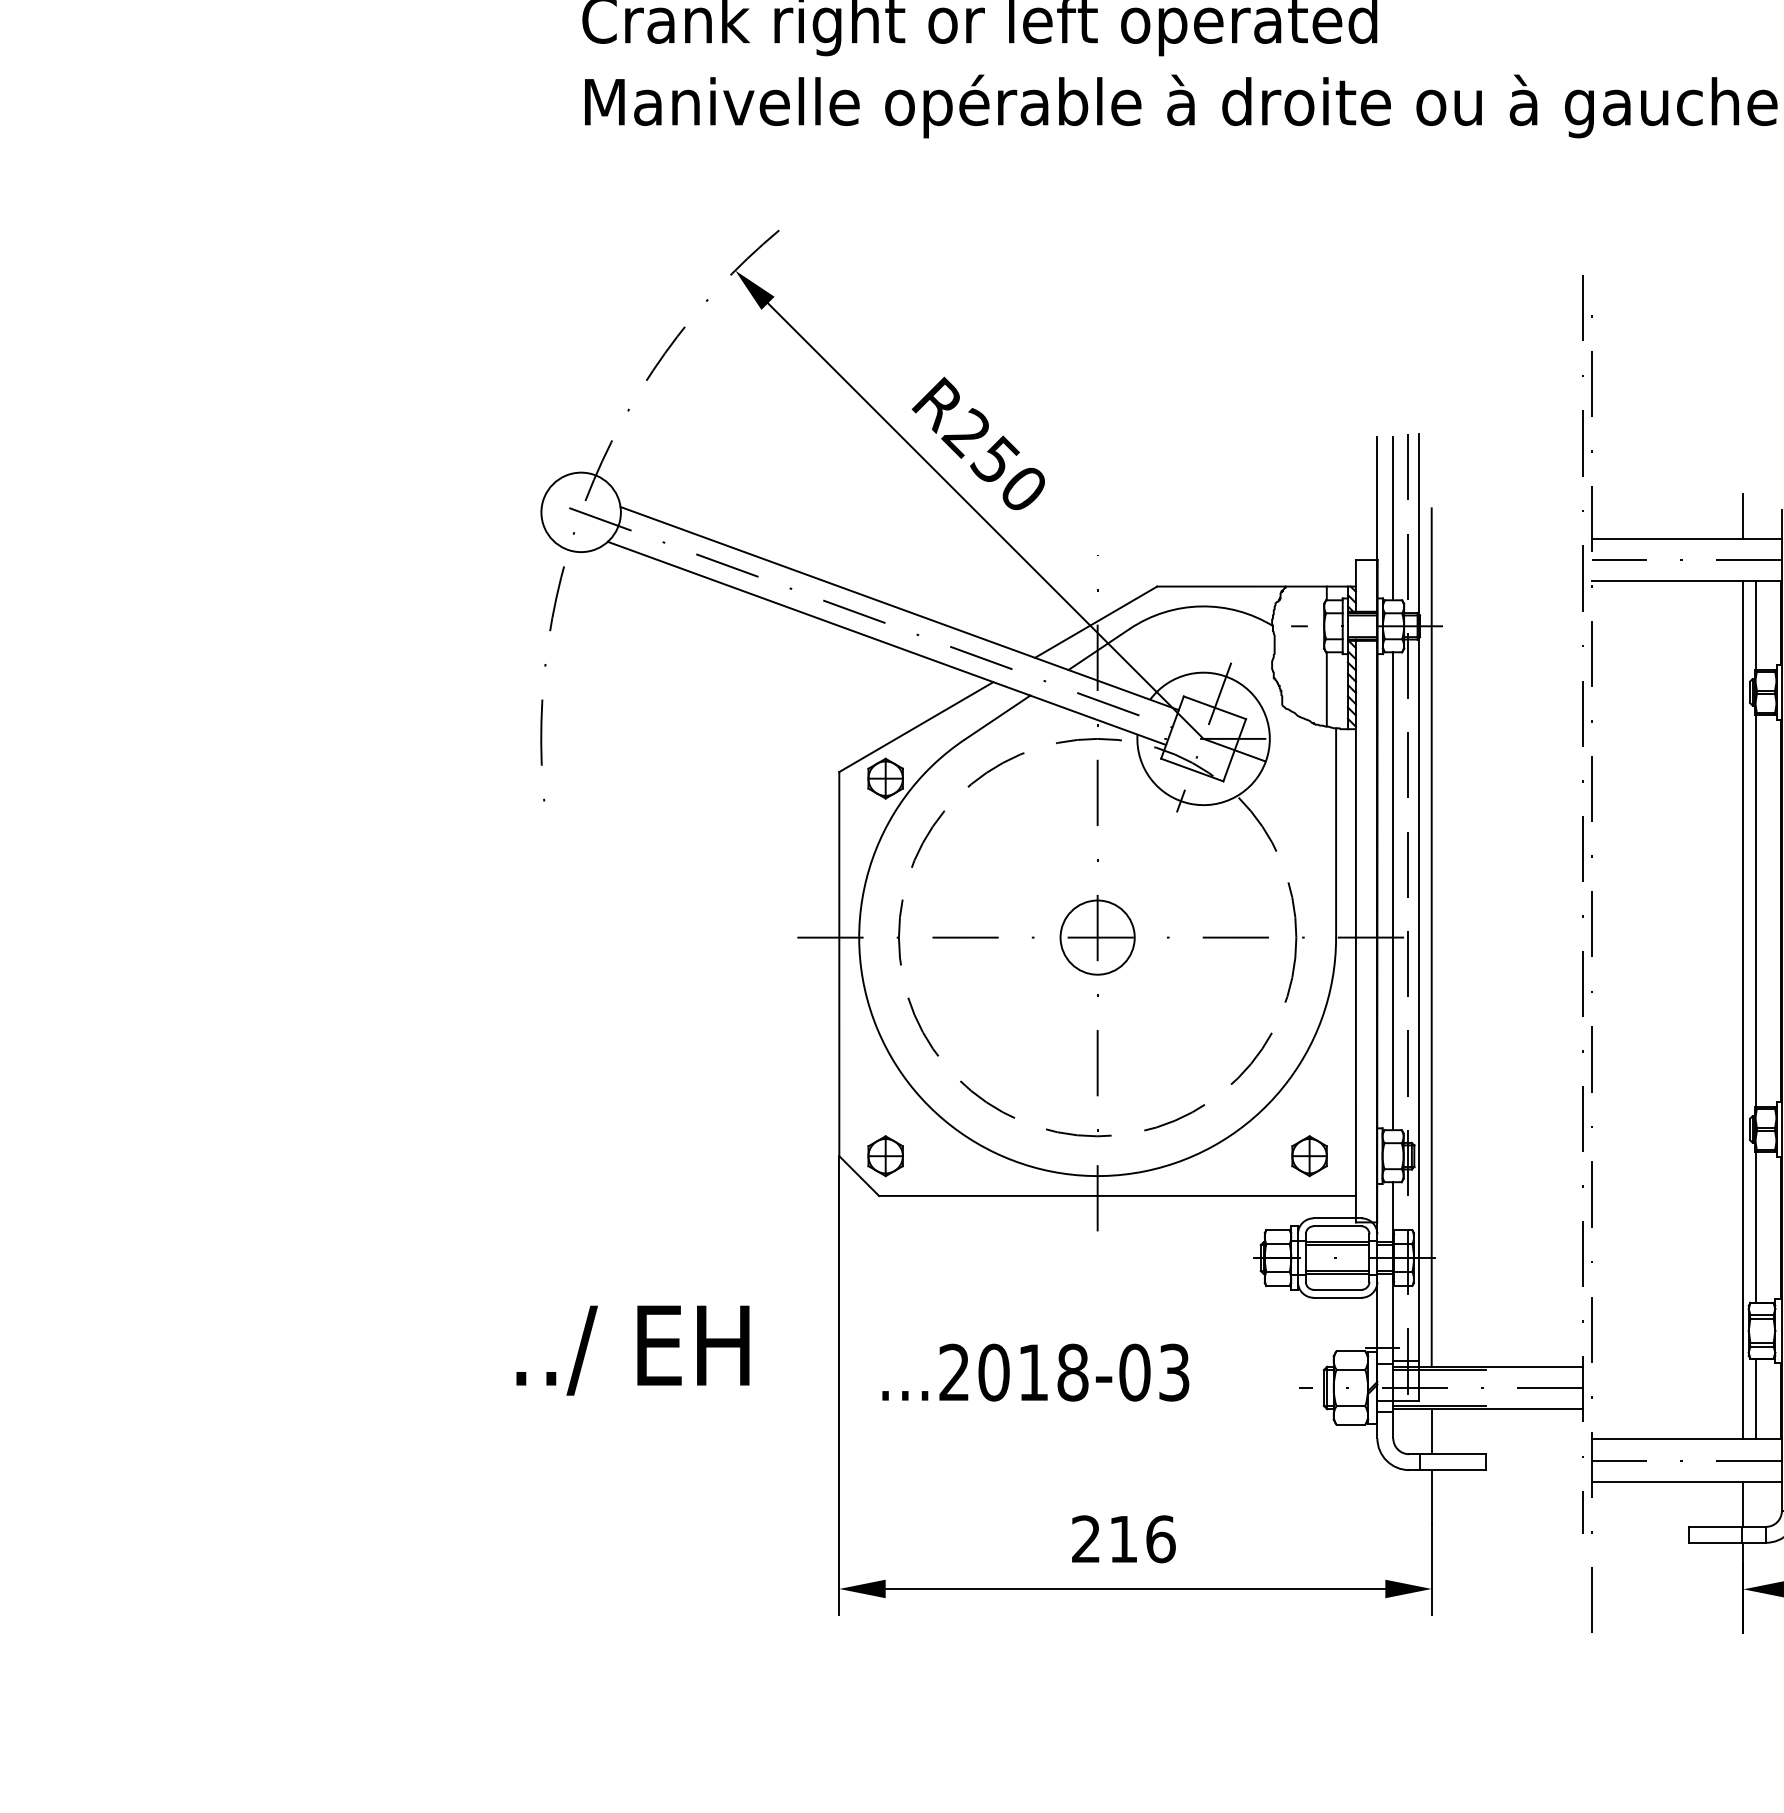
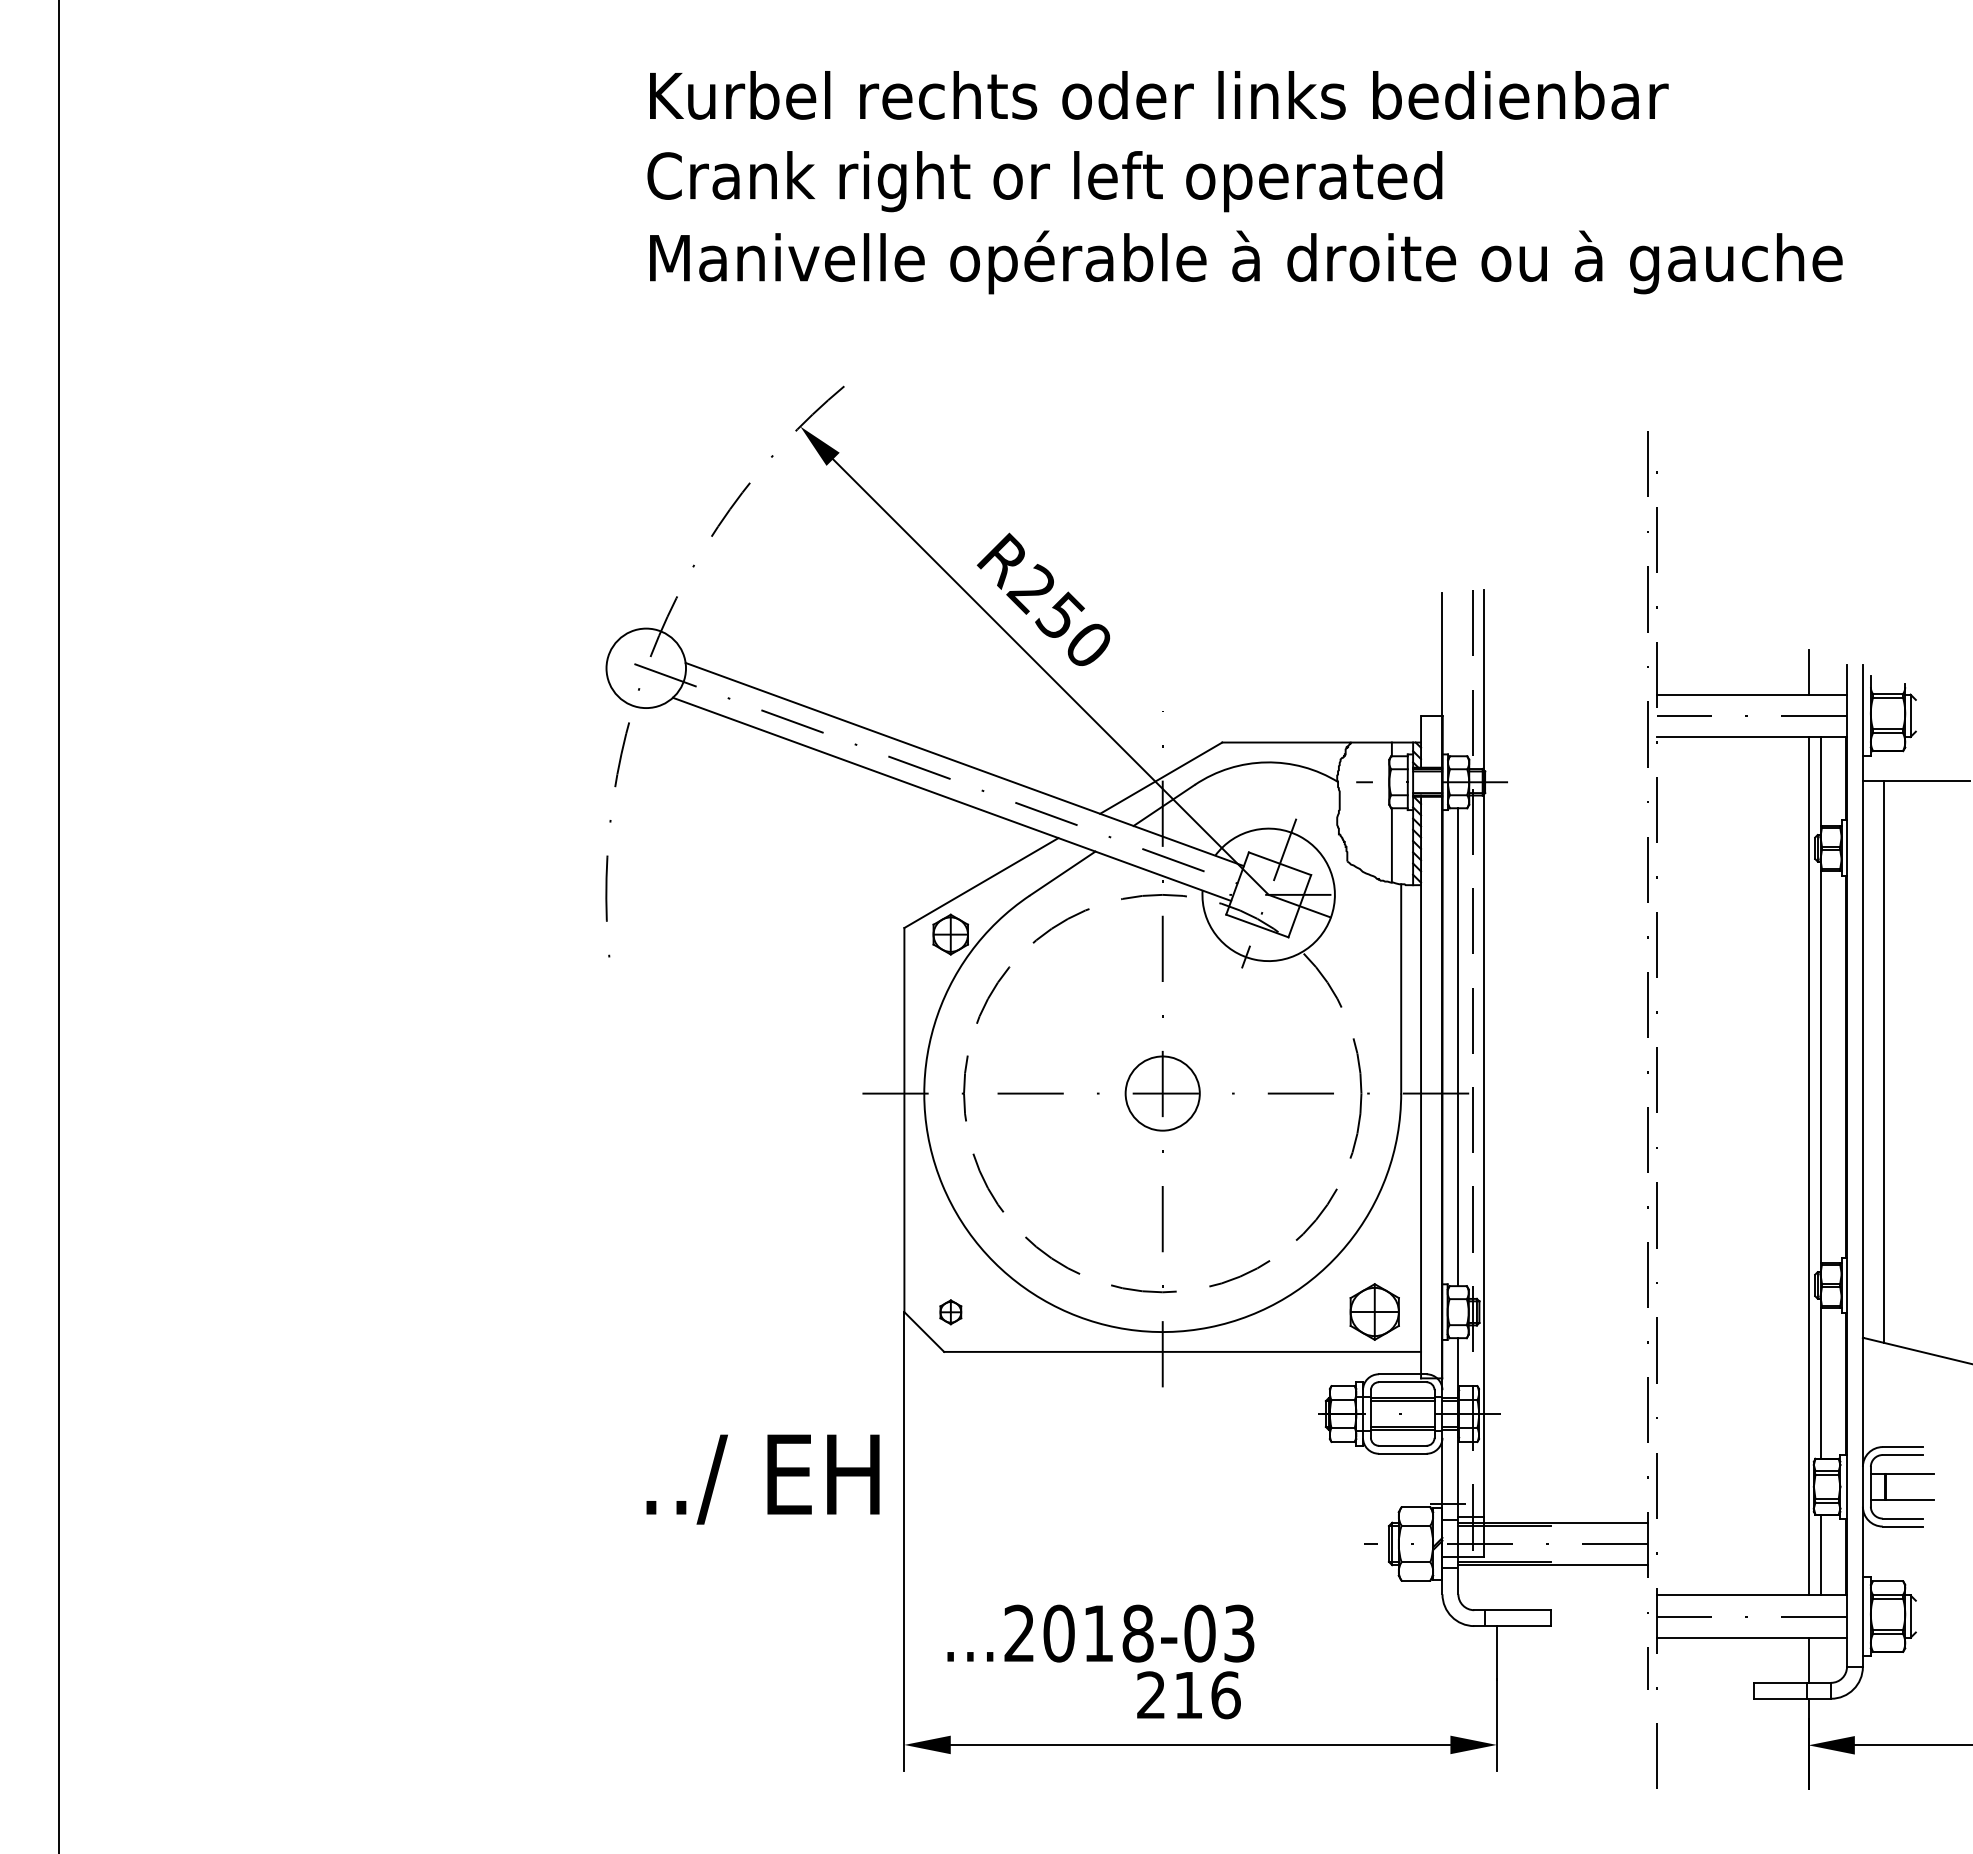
line: (1393, 518) -> (1458, 674), removed
line: (1431, 937) -> (1496, 1093), removed
part: (885, 1156) -> (950, 1312), size x0.6
part: (1309, 1156) -> (1374, 1312), size x1.4
text: (632, 1350) -> (762, 1479), moved
text: (1035, 1372) -> (1100, 1633), moved
line: (1431, 1431) -> (1496, 1587), removed

